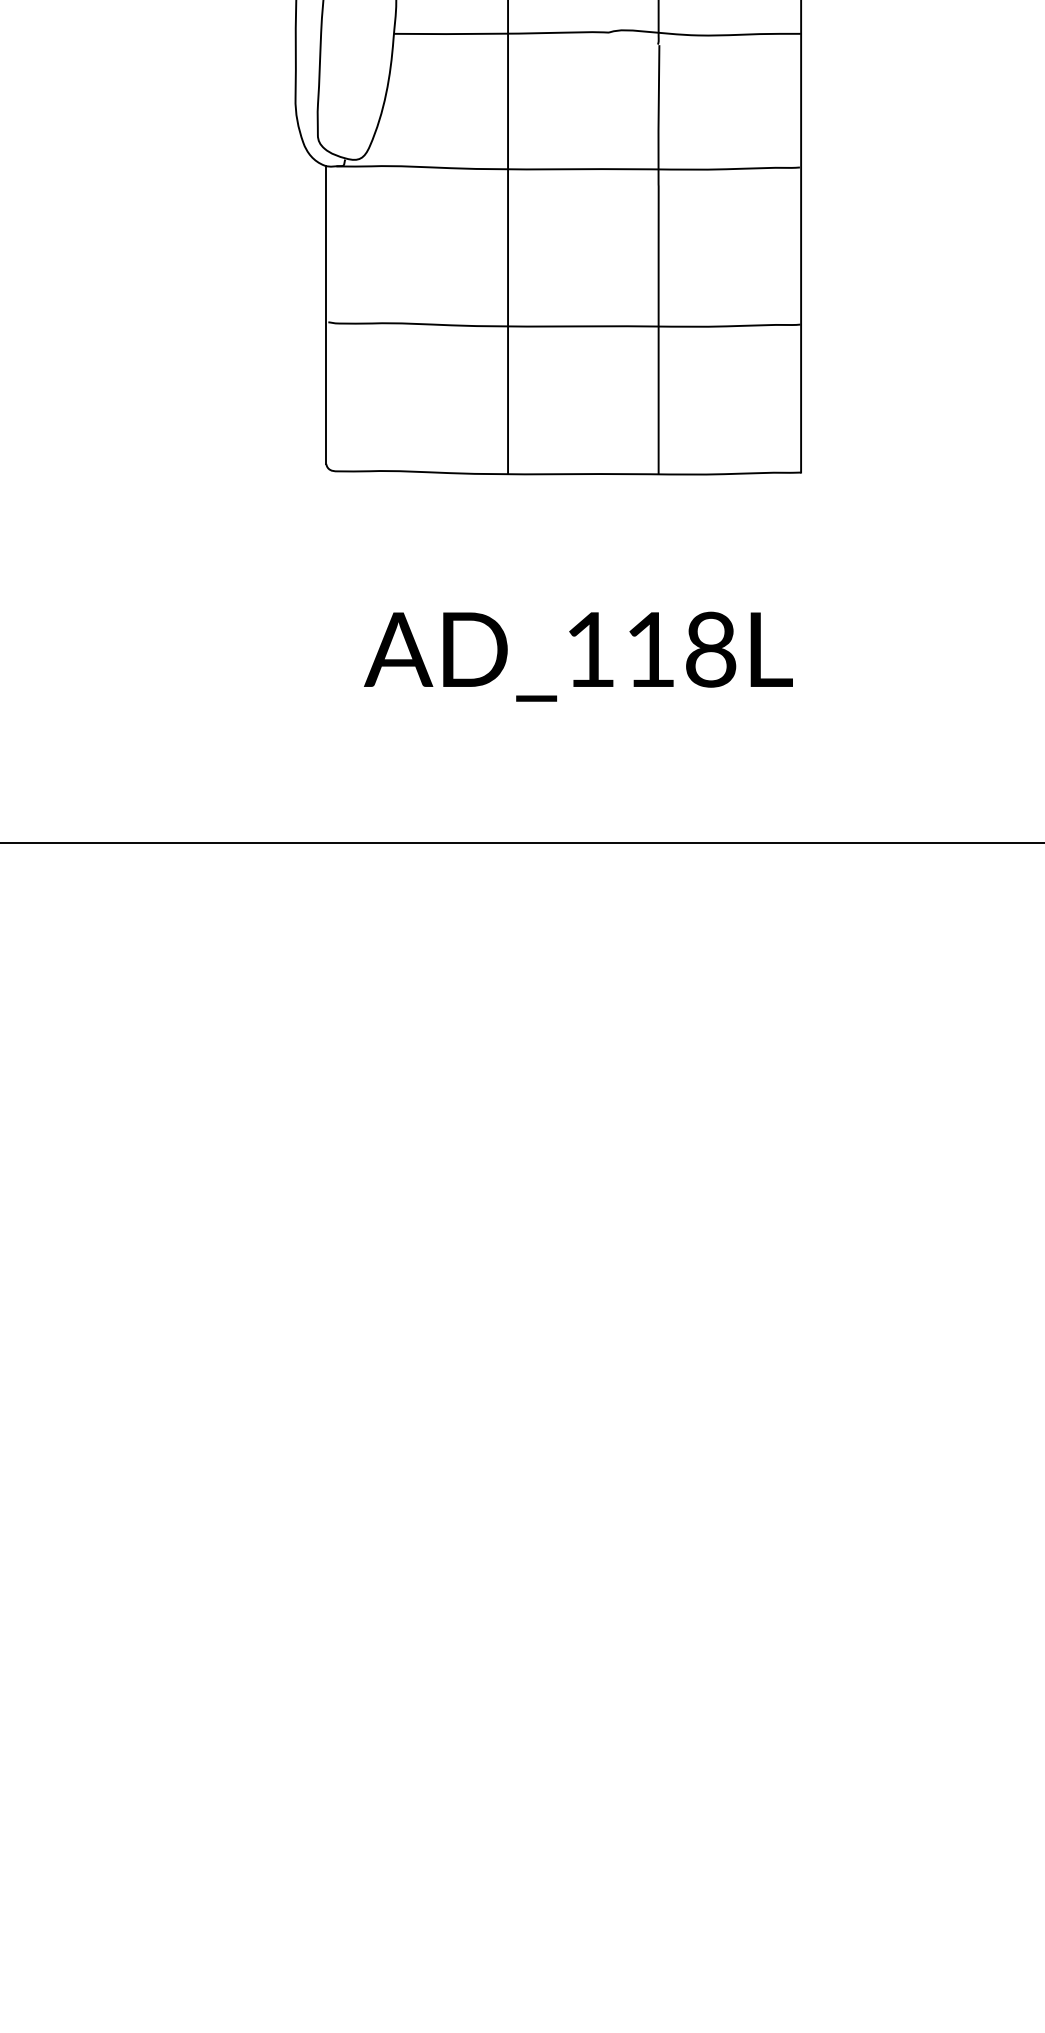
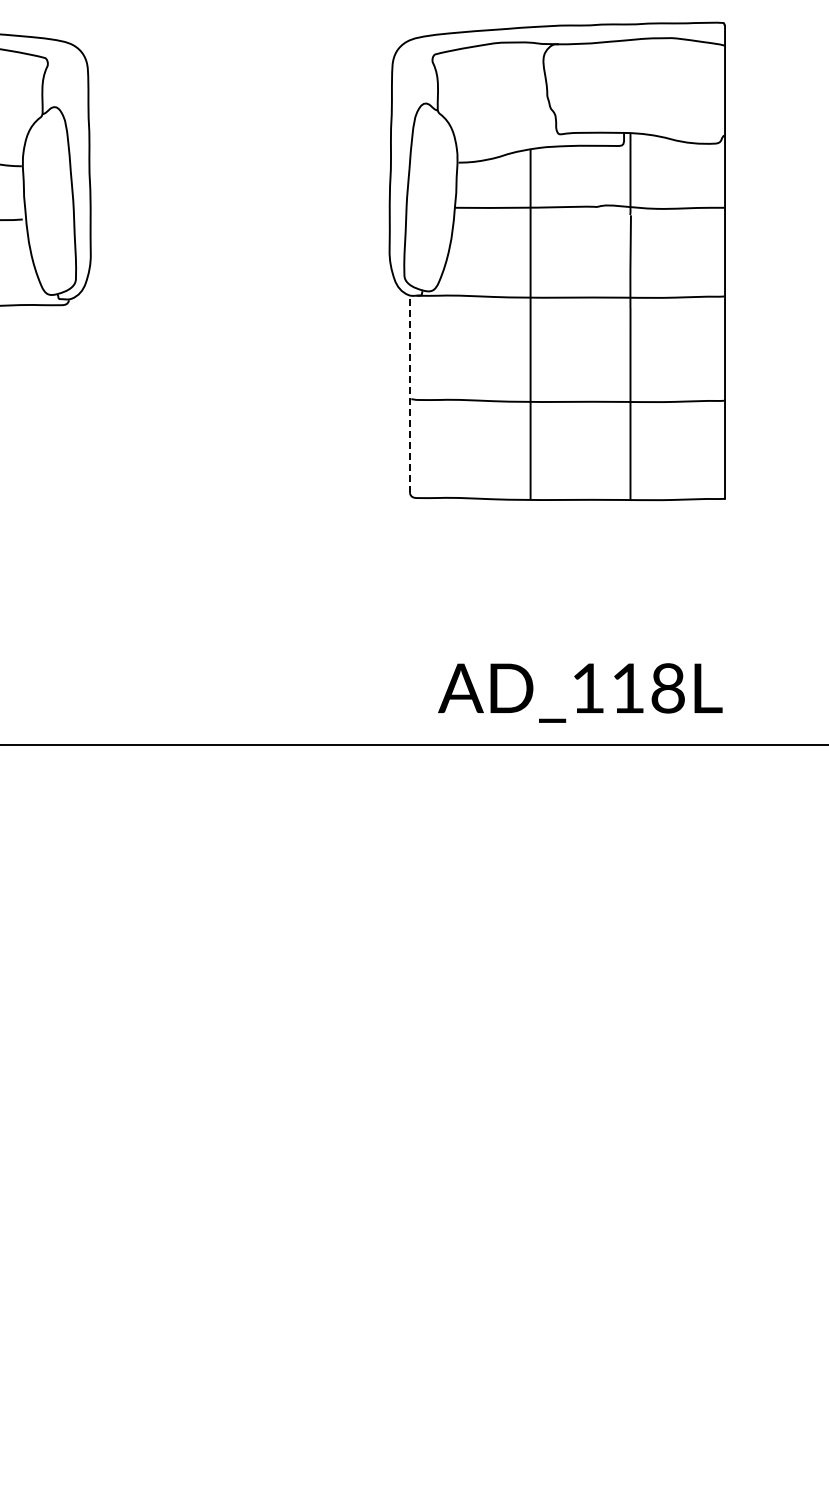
line: (325, 315) -> (409, 394), solid -> dashed
text: (578, 655) -> (580, 692), moved

